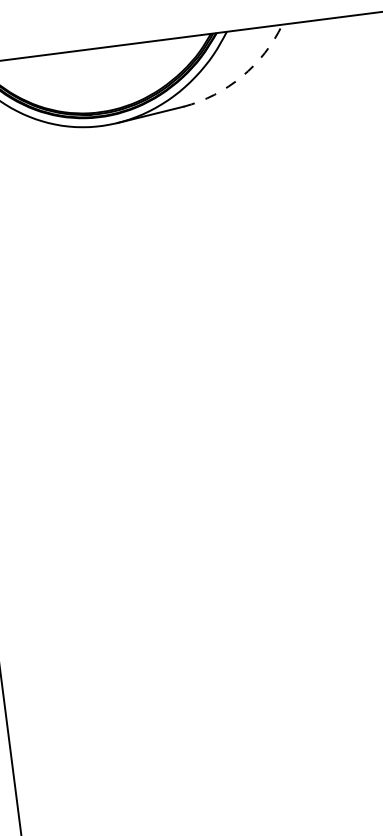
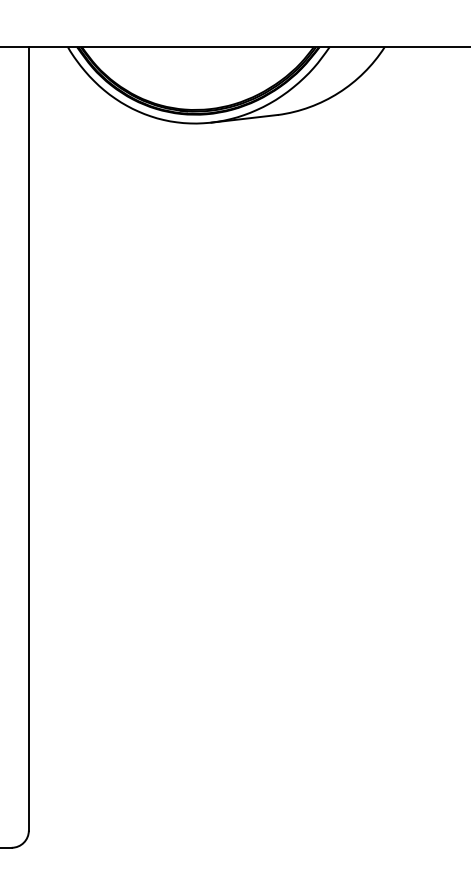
arc: (241, 76) -> (338, 92), dashed -> solid

